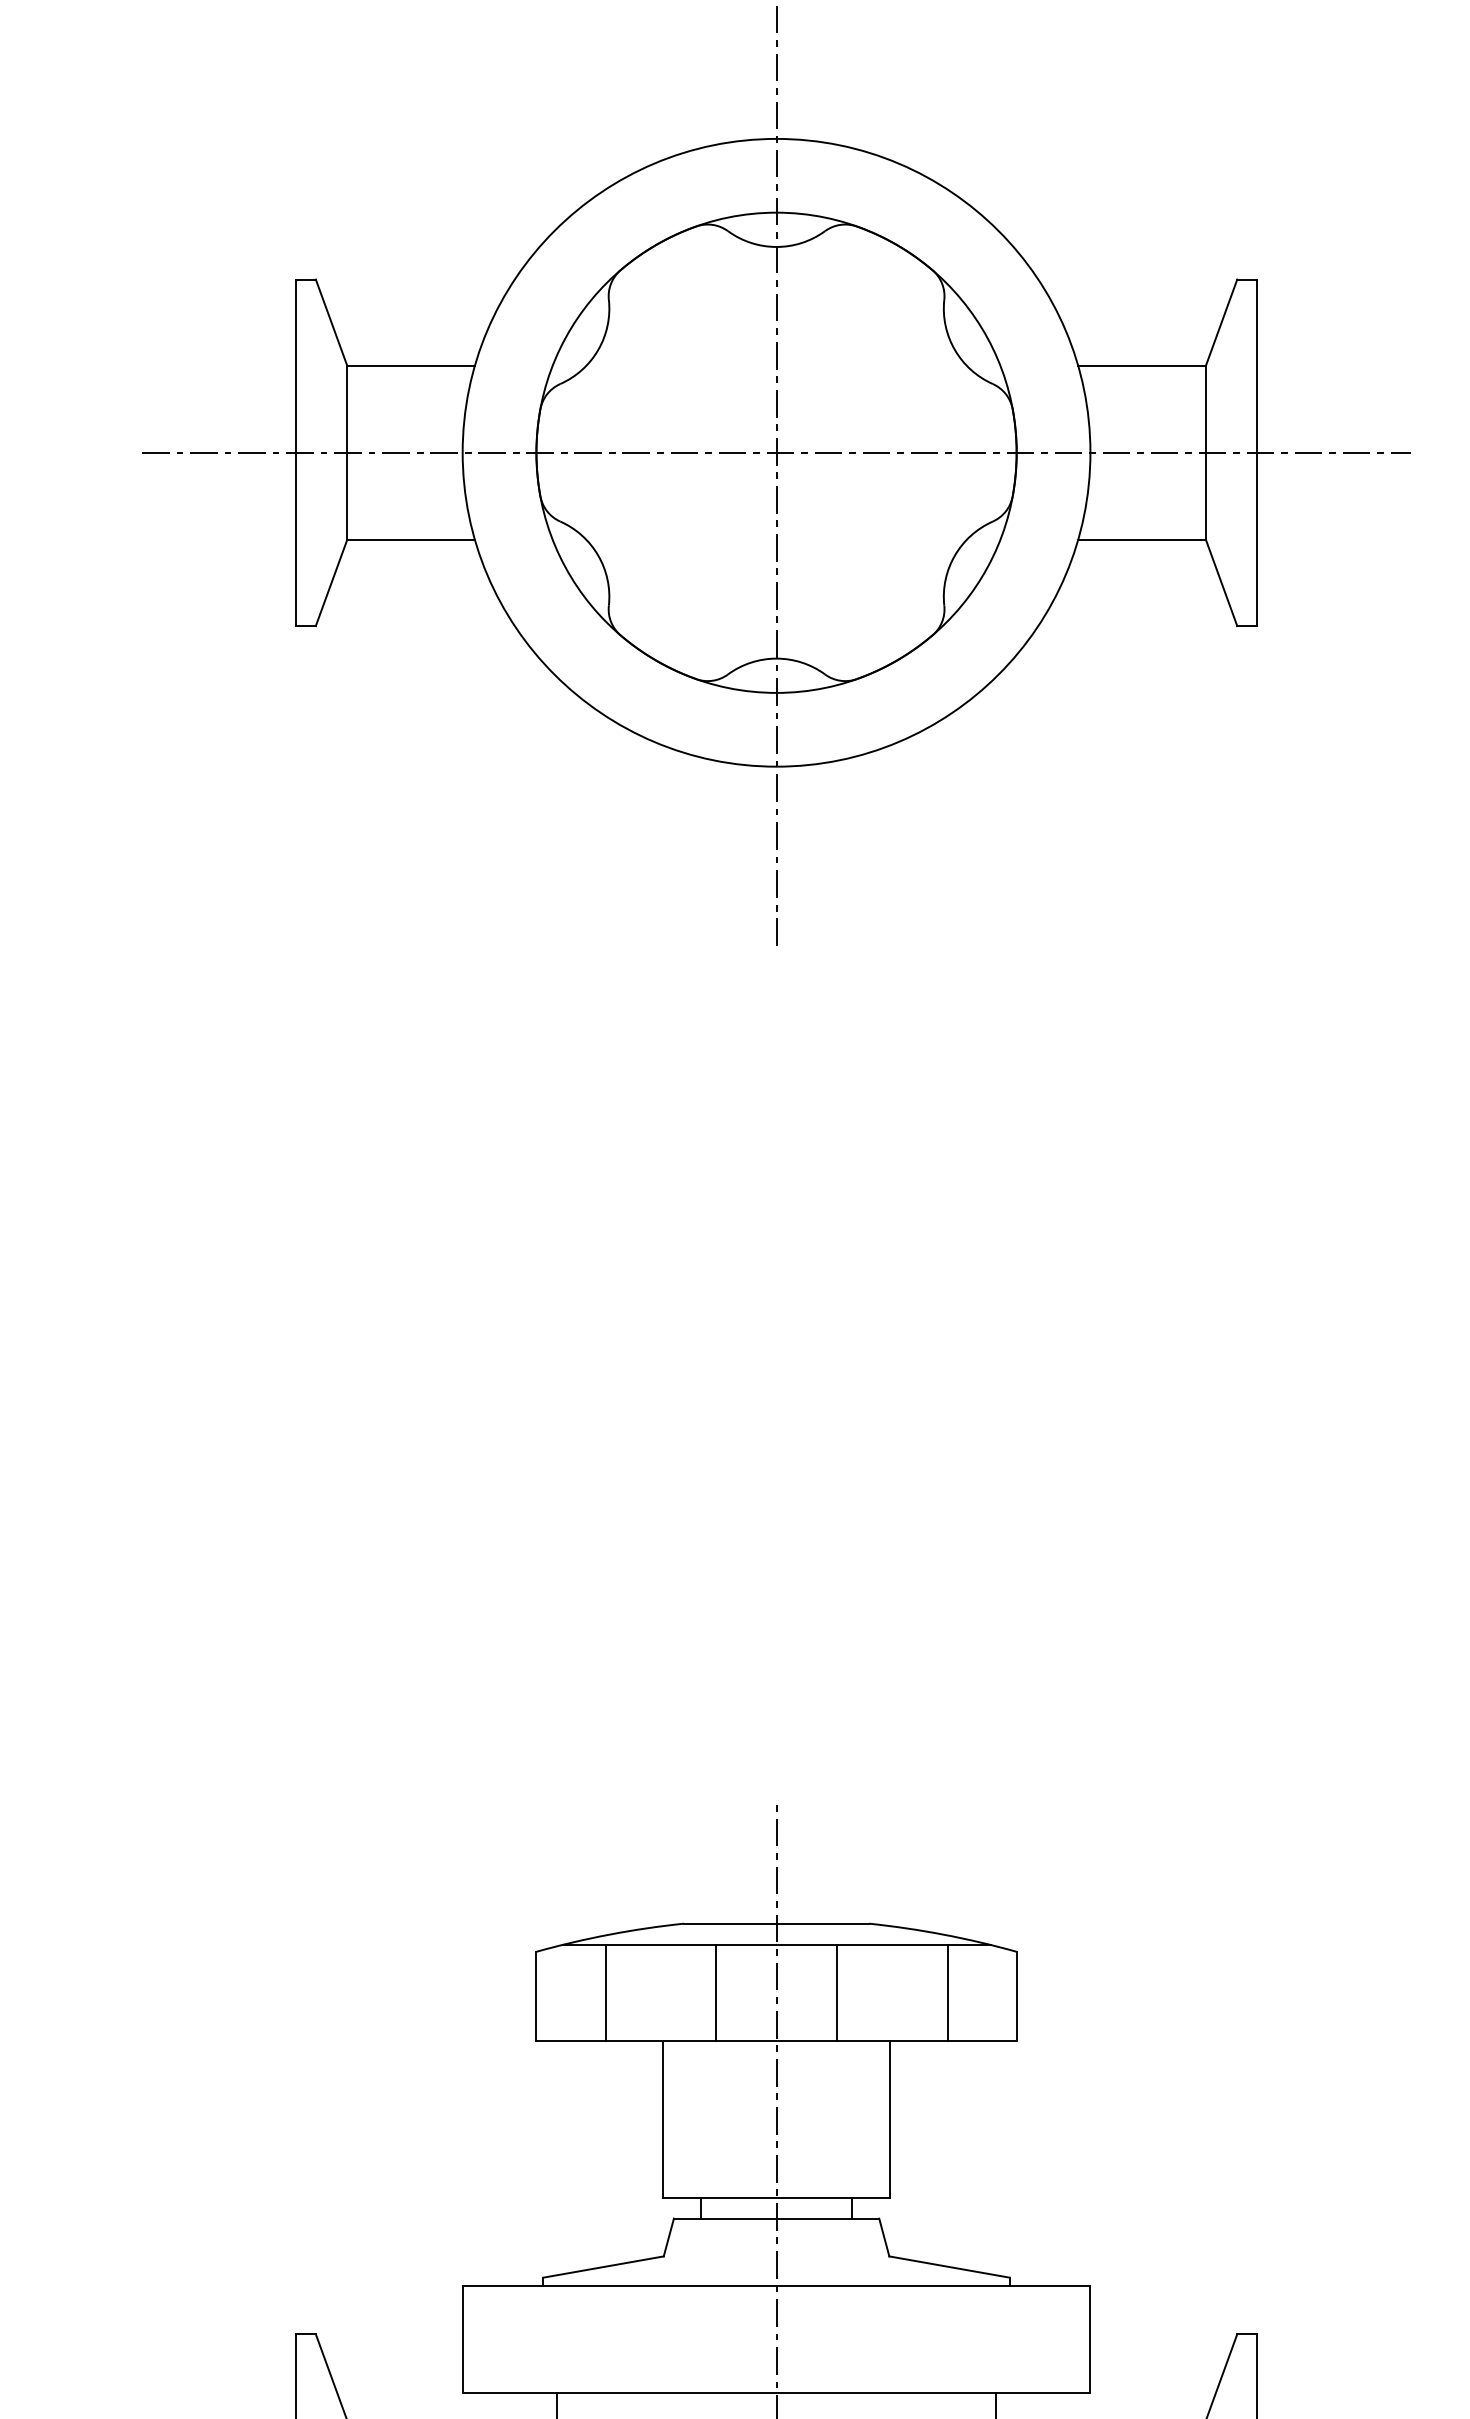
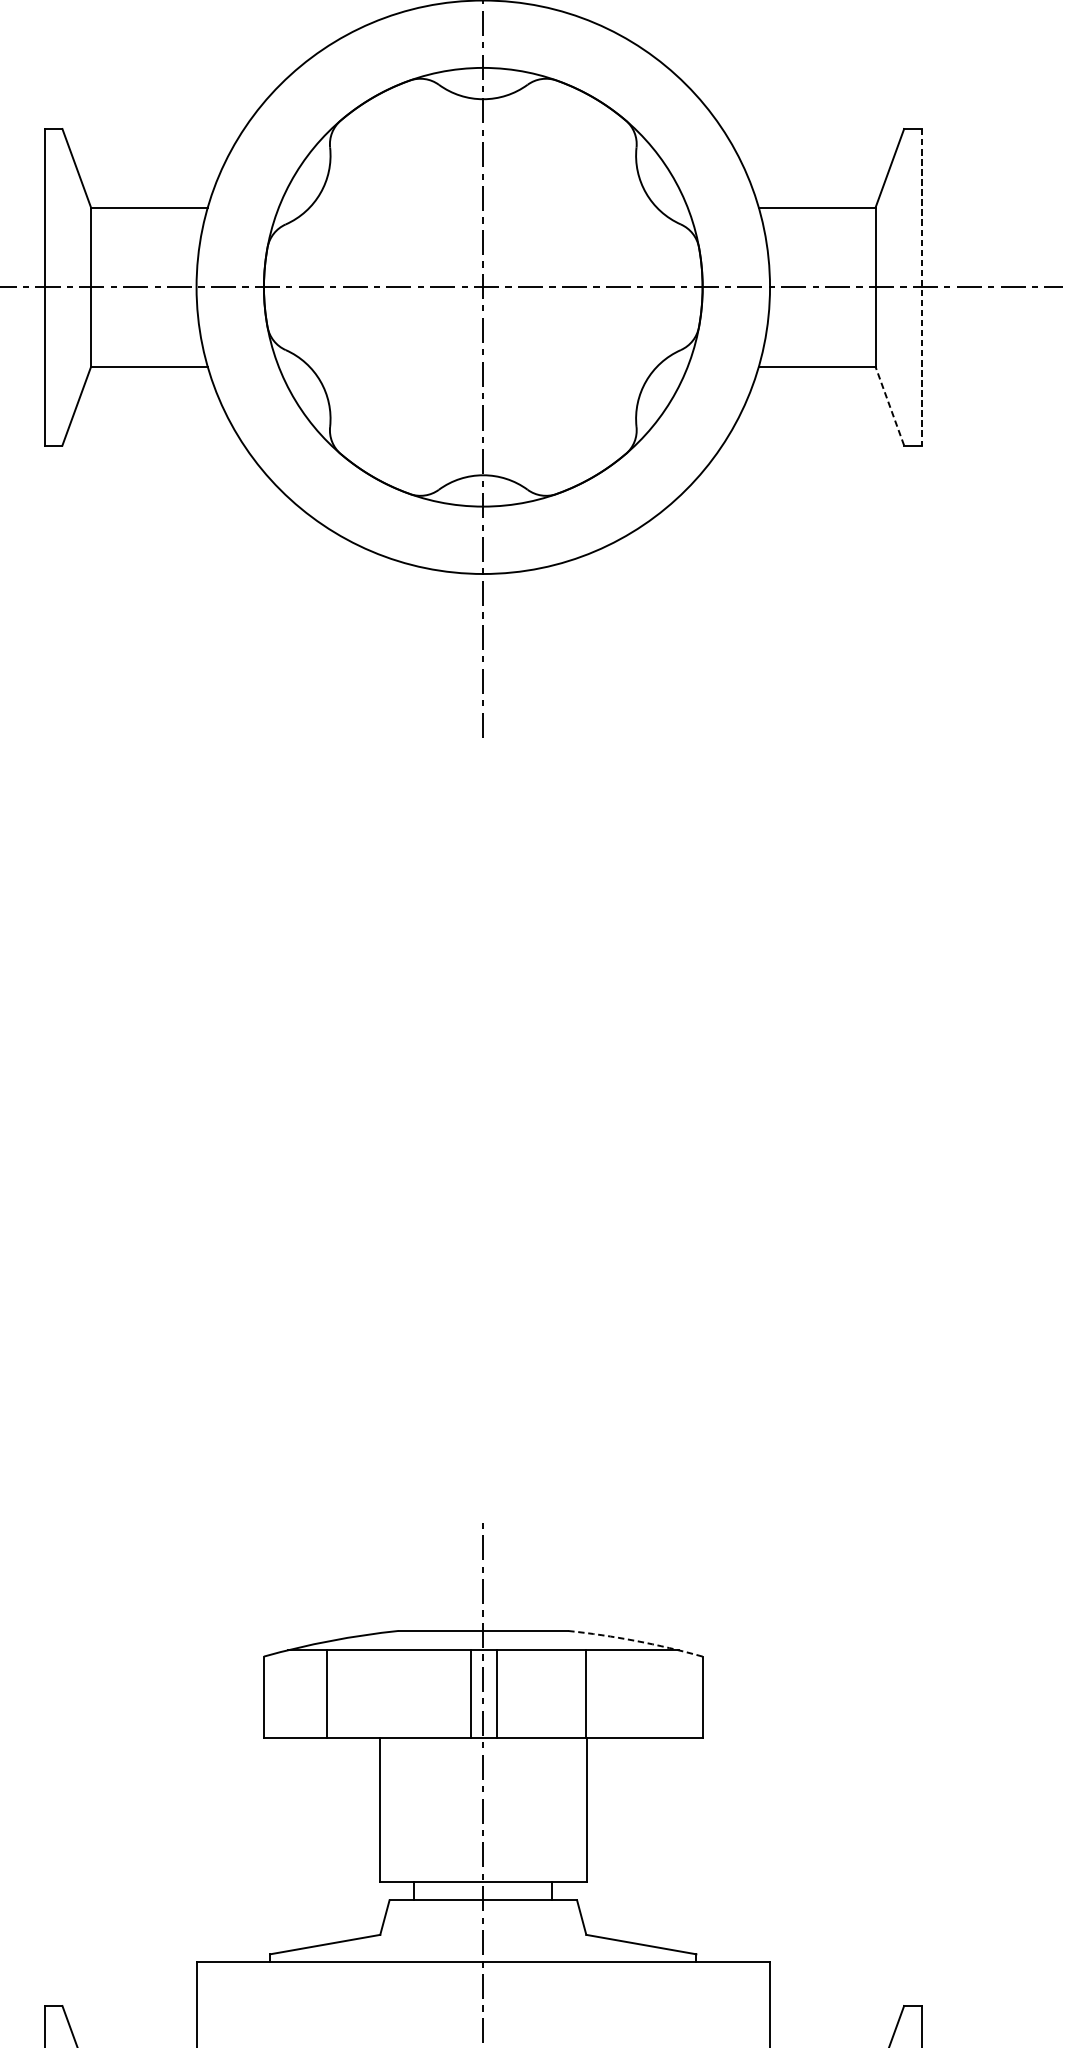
line: (1256, 453) -> (921, 287), solid -> dashed
line: (1221, 582) -> (889, 405), solid -> dashed
arc: (943, 1934) -> (635, 1640), solid -> dashed
line: (716, 1992) -> (471, 1693), moved
line: (837, 1992) -> (496, 1693), moved
line: (947, 1992) -> (585, 1693), moved

